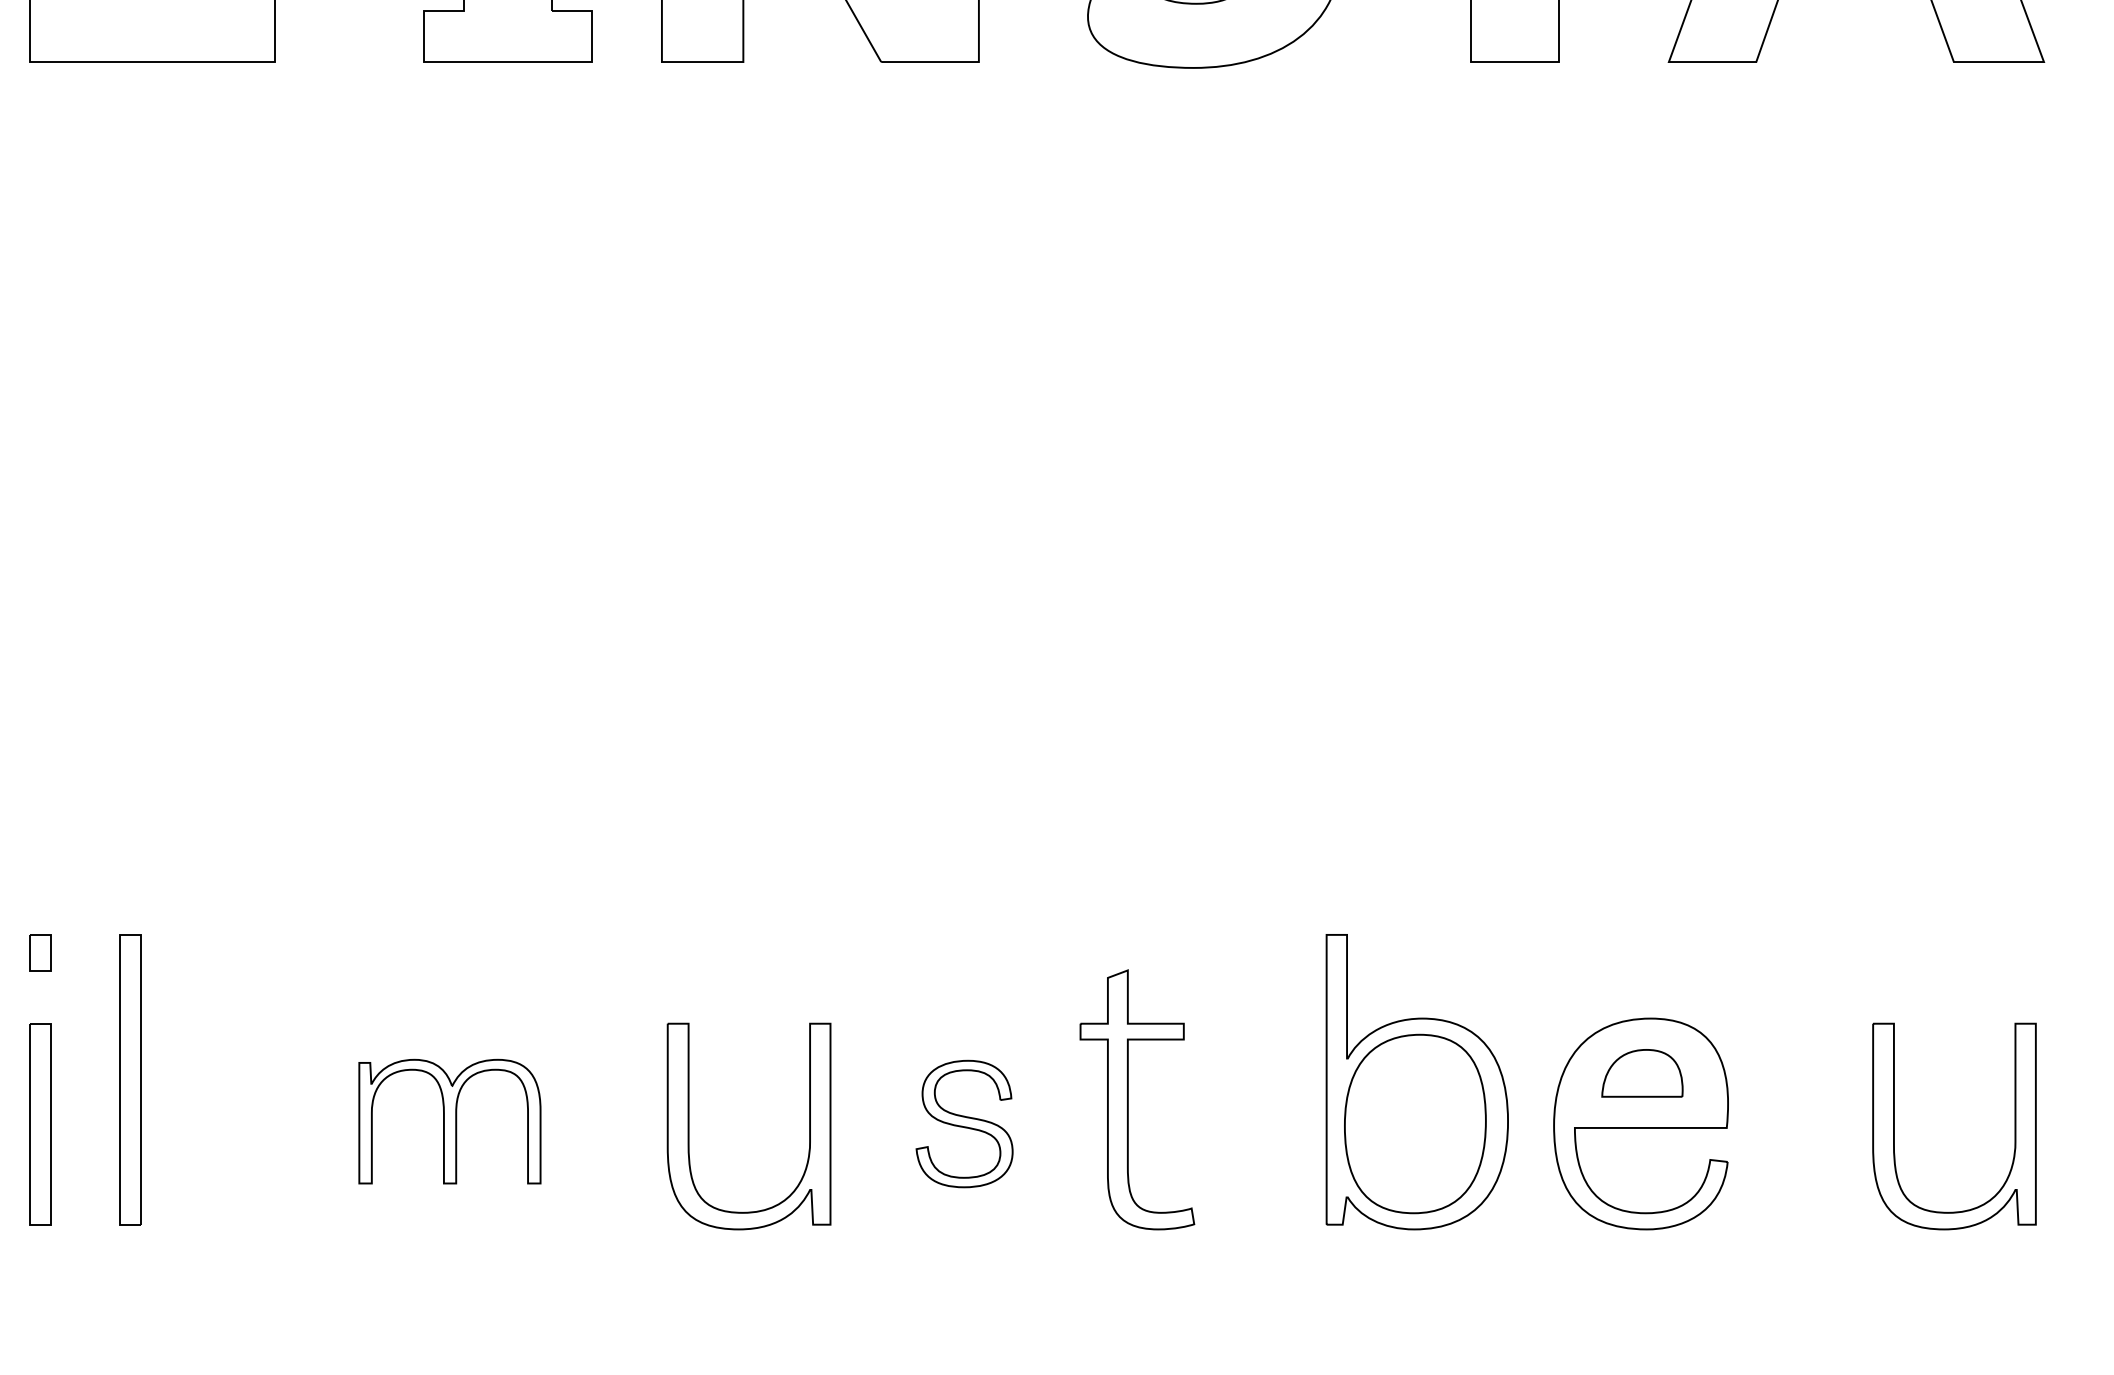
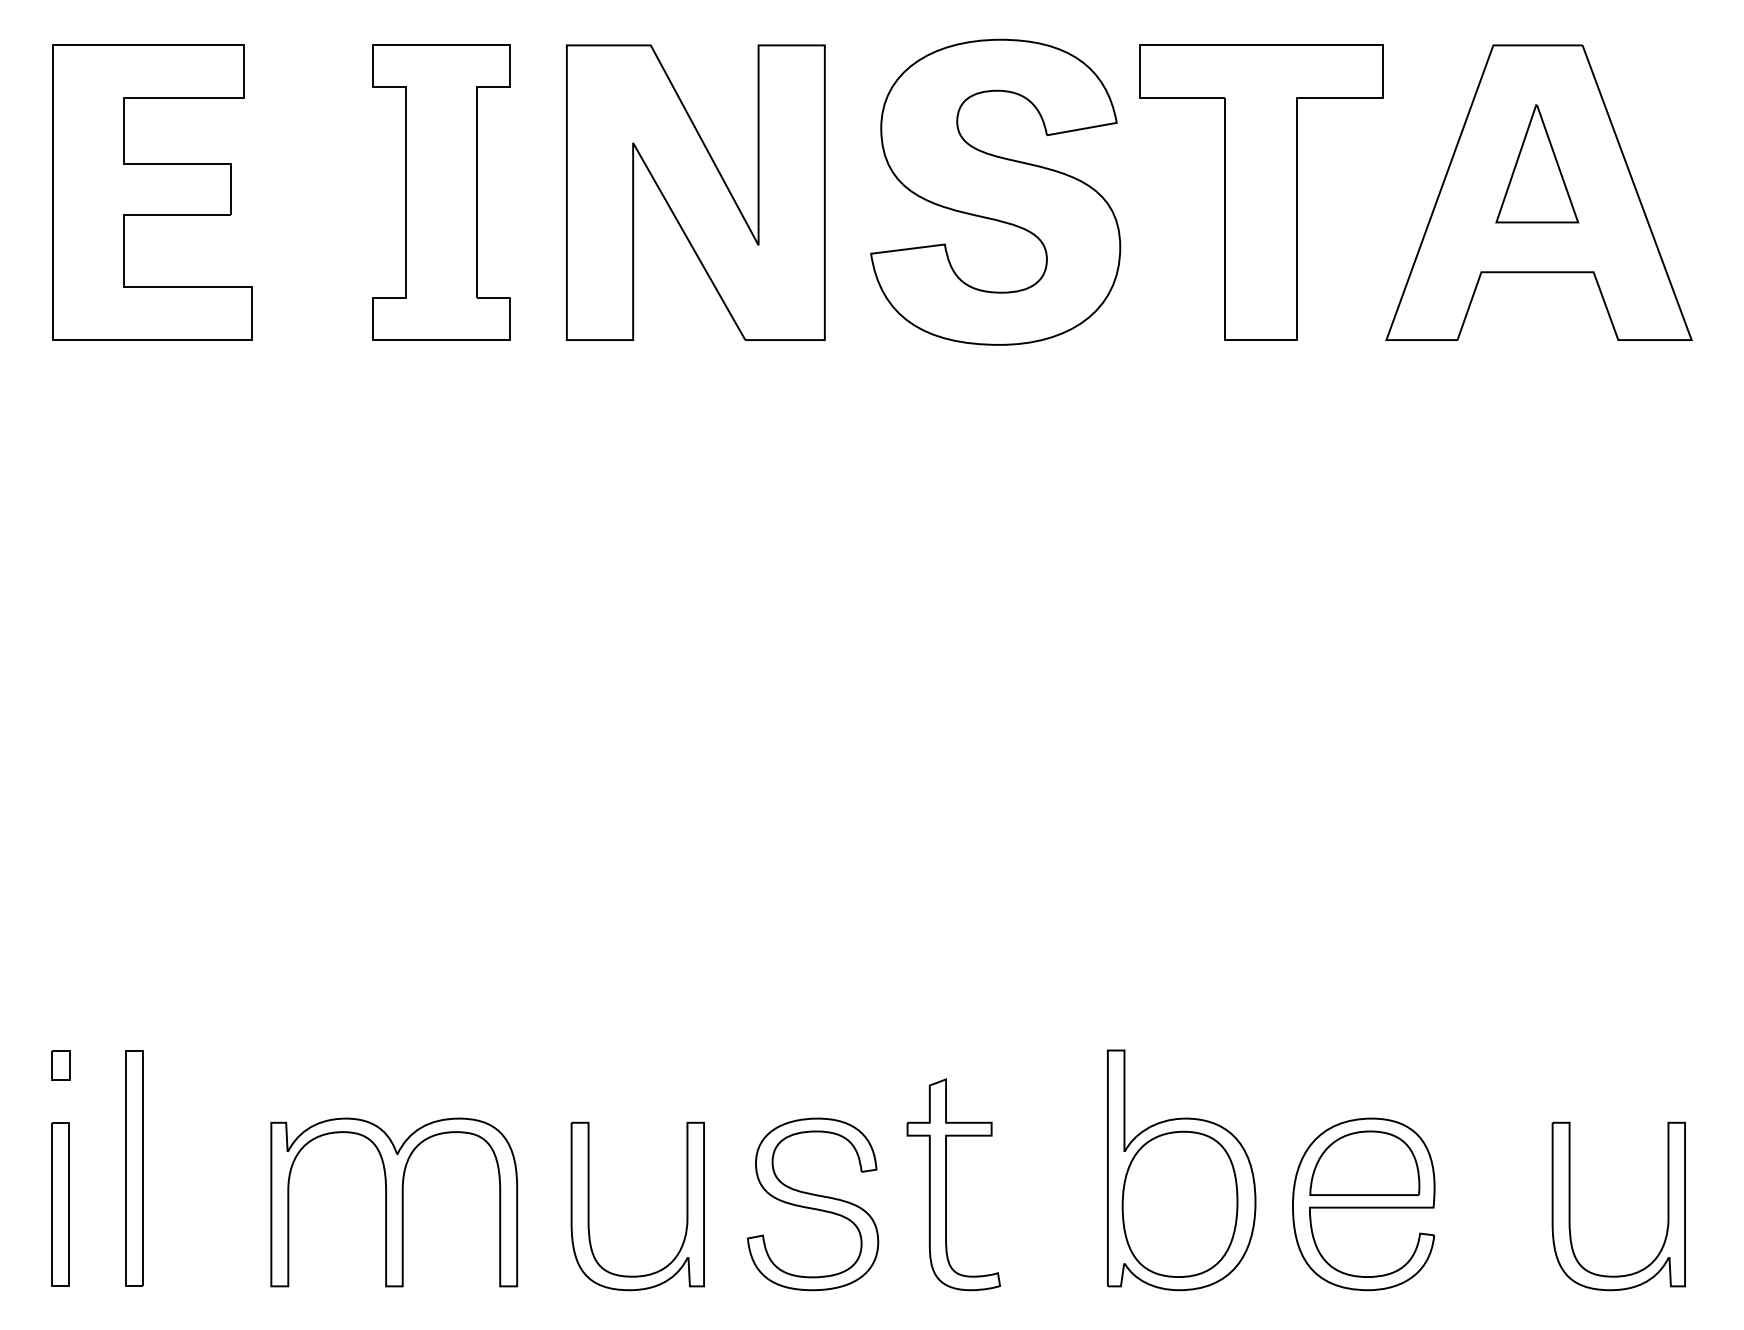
part: (1641, 1072) -> (1364, 1162), size x1.67
part: (450, 1121) -> (394, 1202), size x1.67
part: (964, 1124) -> (813, 1204), size x1.67

